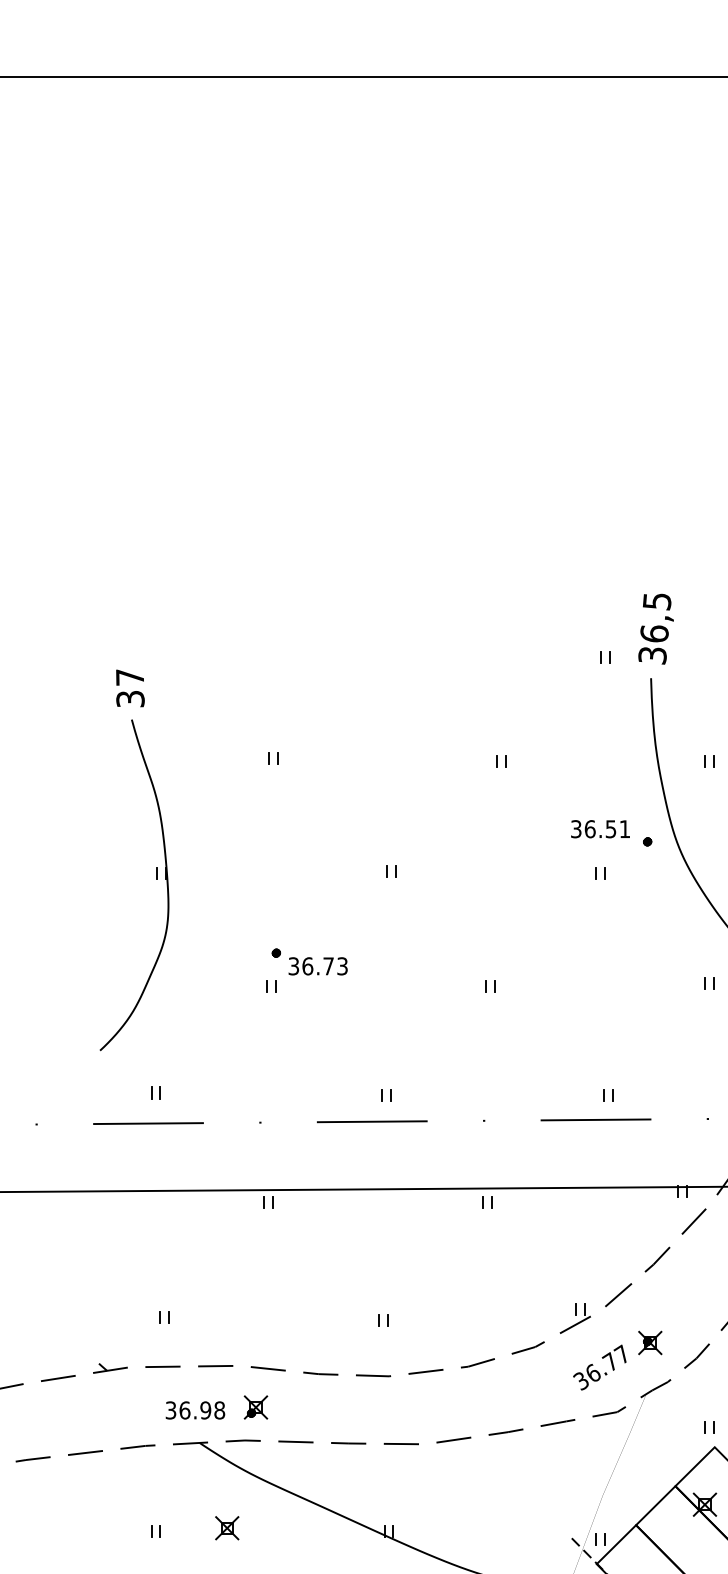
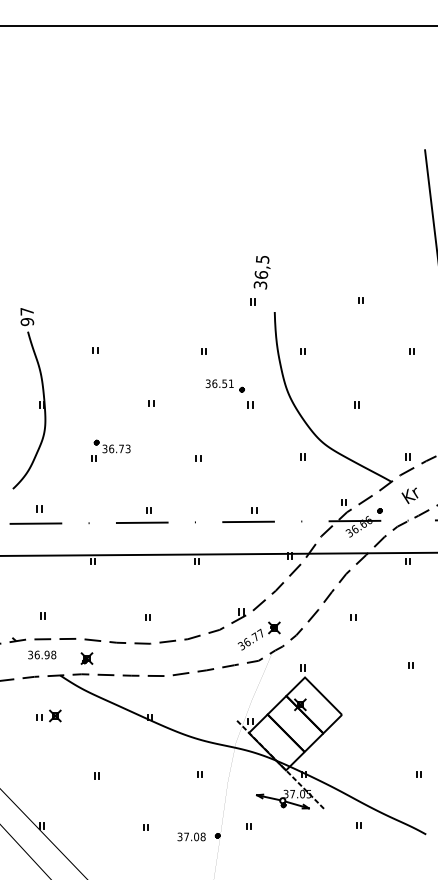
text: (654, 628) -> (261, 272), moved
text: (128, 700) -> (26, 322), 37 -> 97
part: (610, 832) -> (224, 385), moved
text: (196, 1409) -> (42, 654), moved
part: (227, 1527) -> (55, 715), moved

